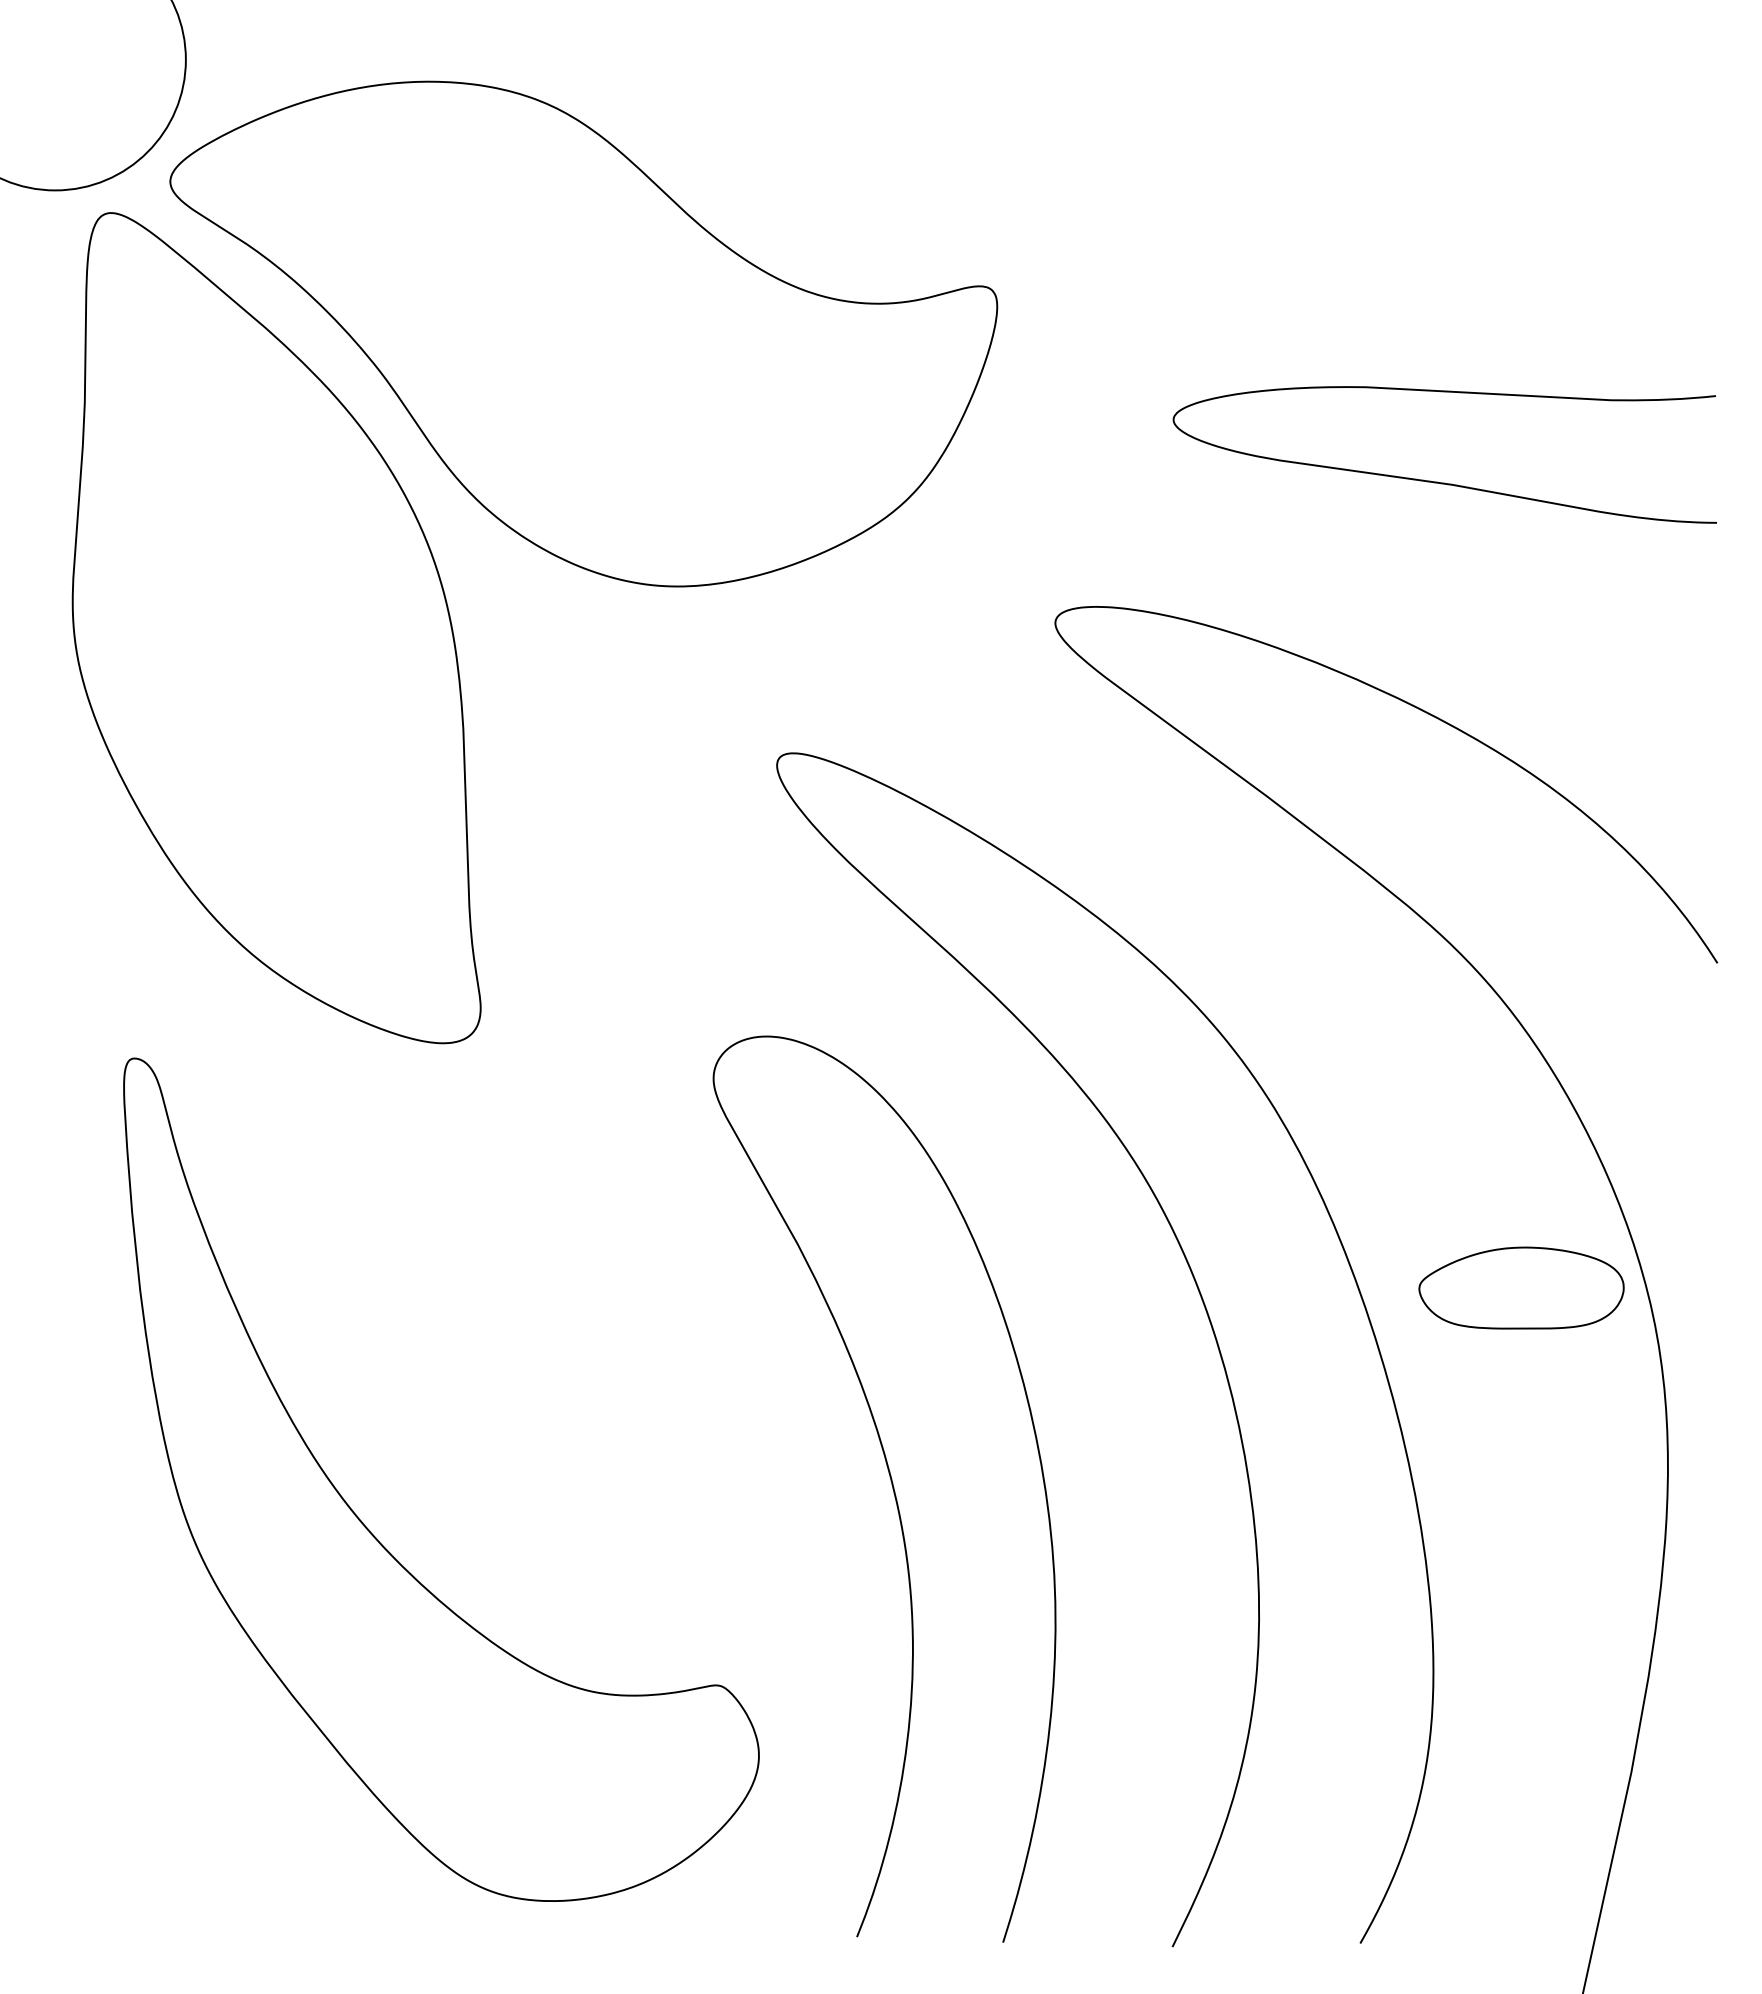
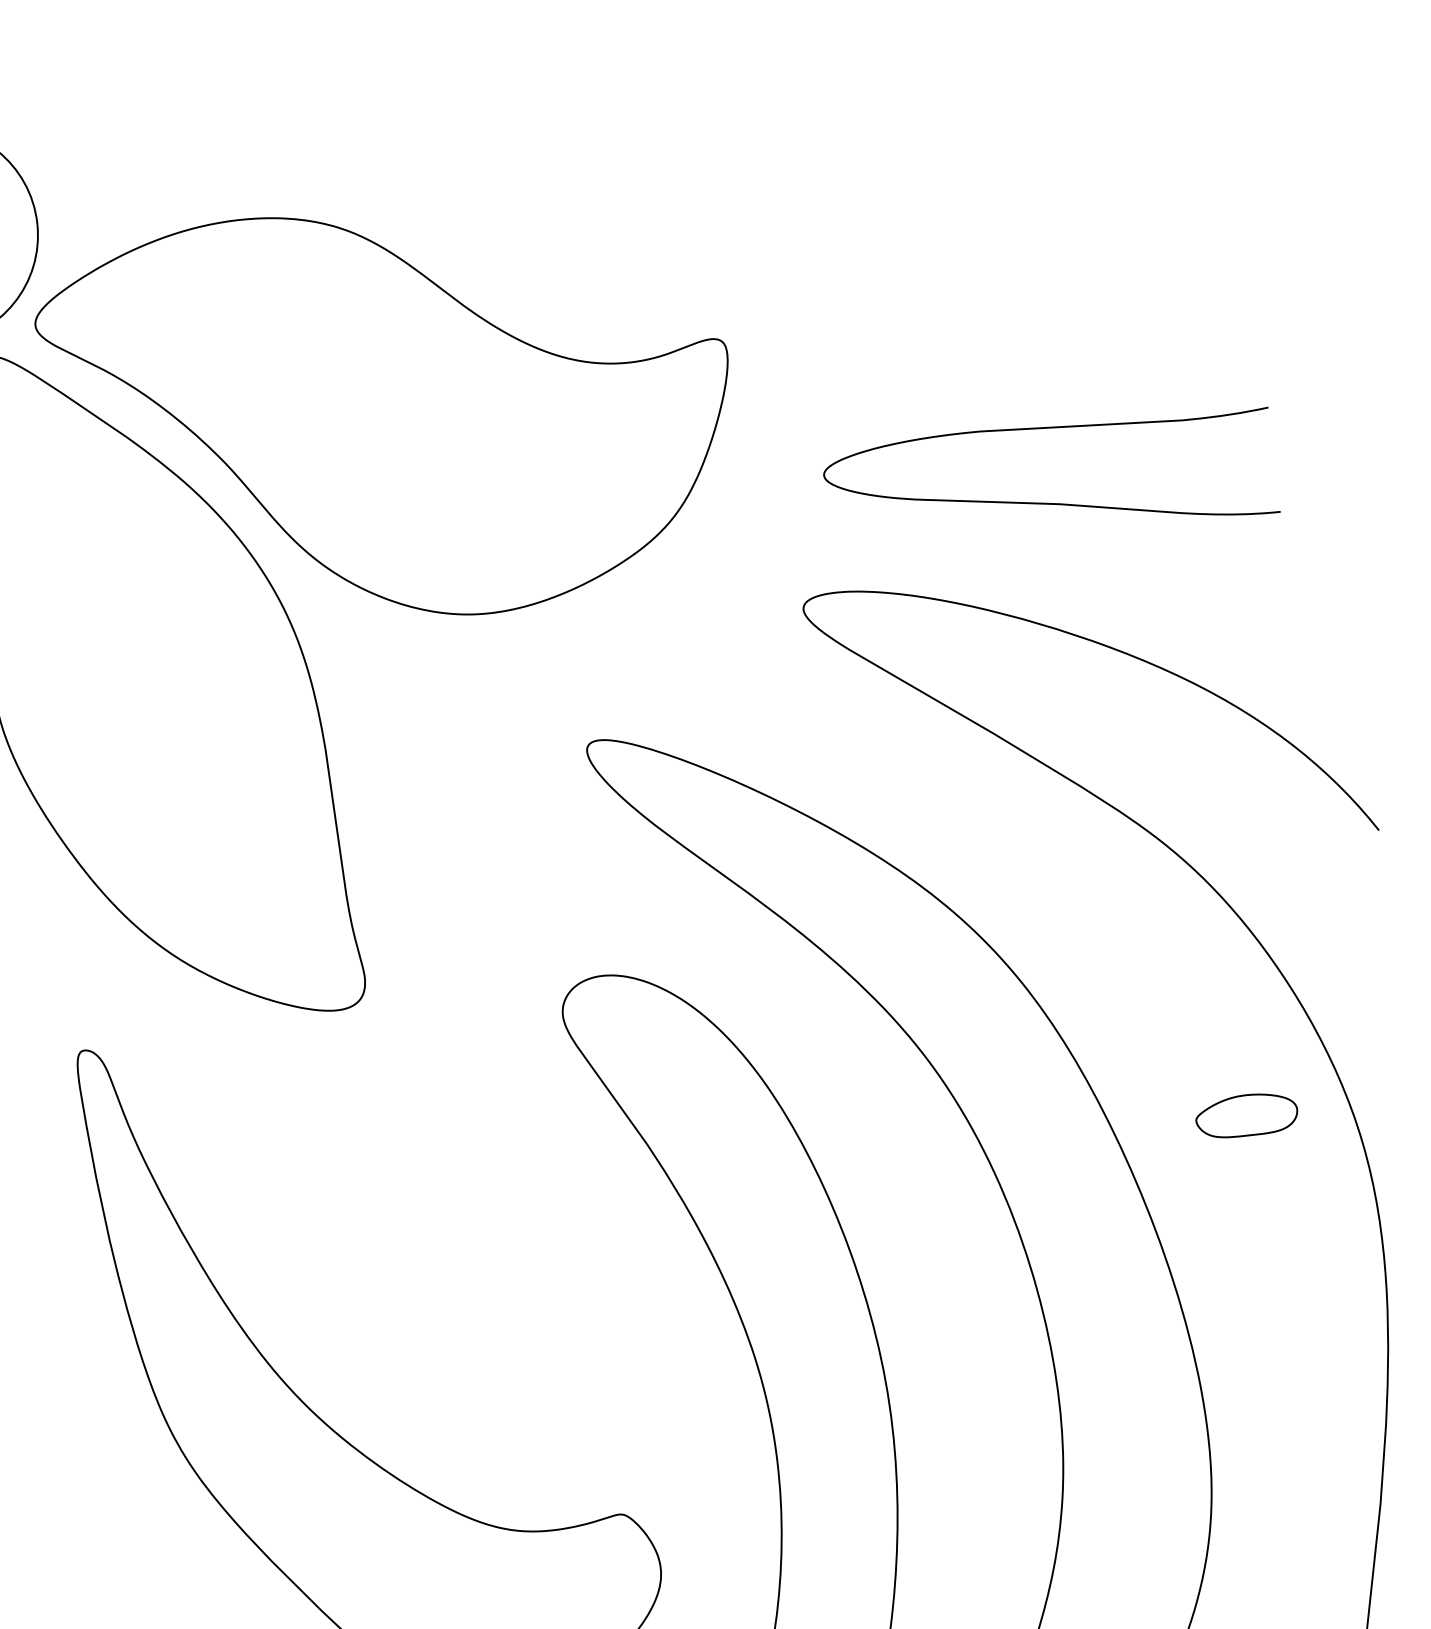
curve: (1437, 481) -> (1046, 502), moved
part: (1521, 1287) -> (1246, 1114), size x0.6

